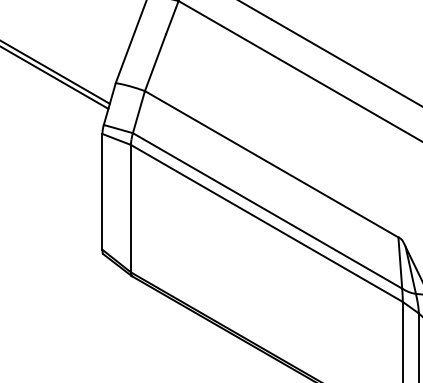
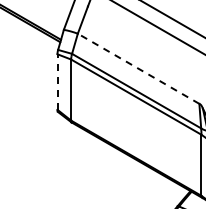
line: (271, 163) -> (138, 68), solid -> dashed
line: (102, 192) -> (57, 82), solid -> dashed

